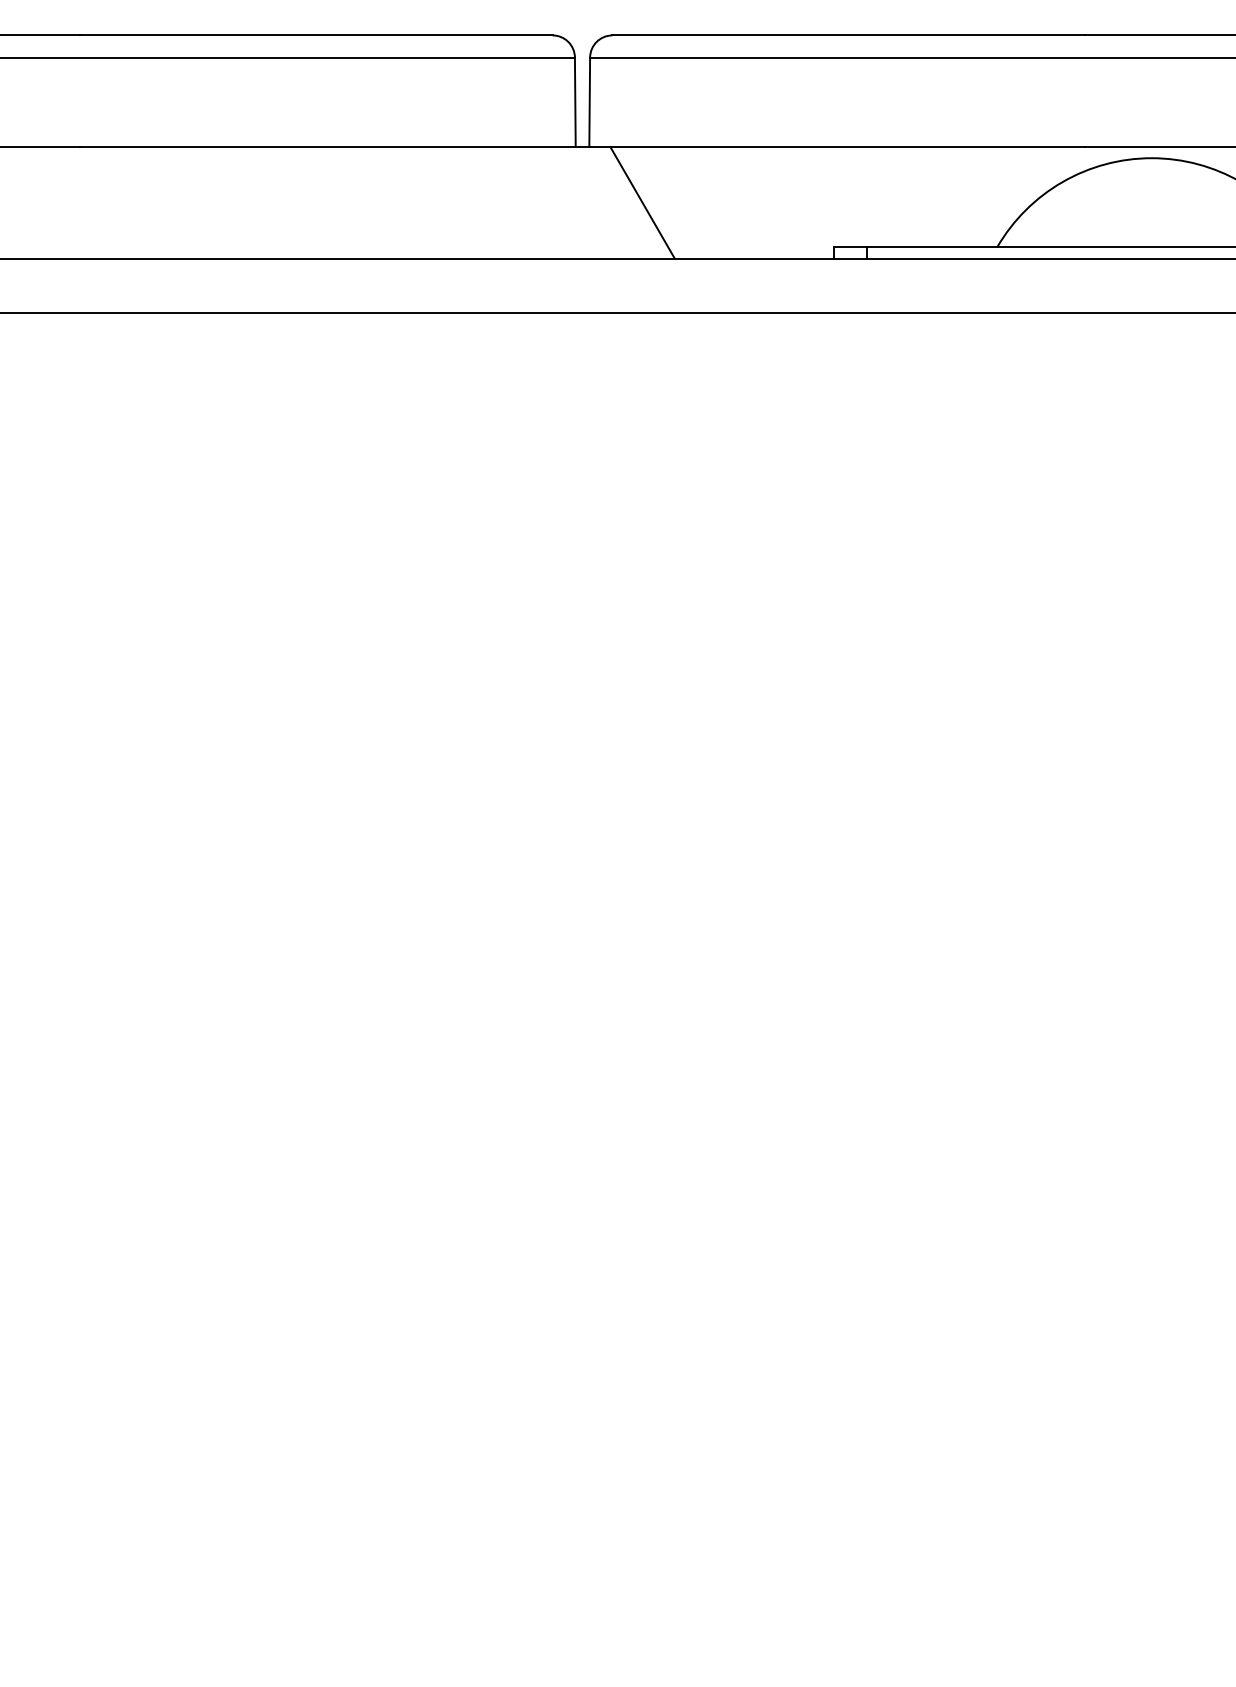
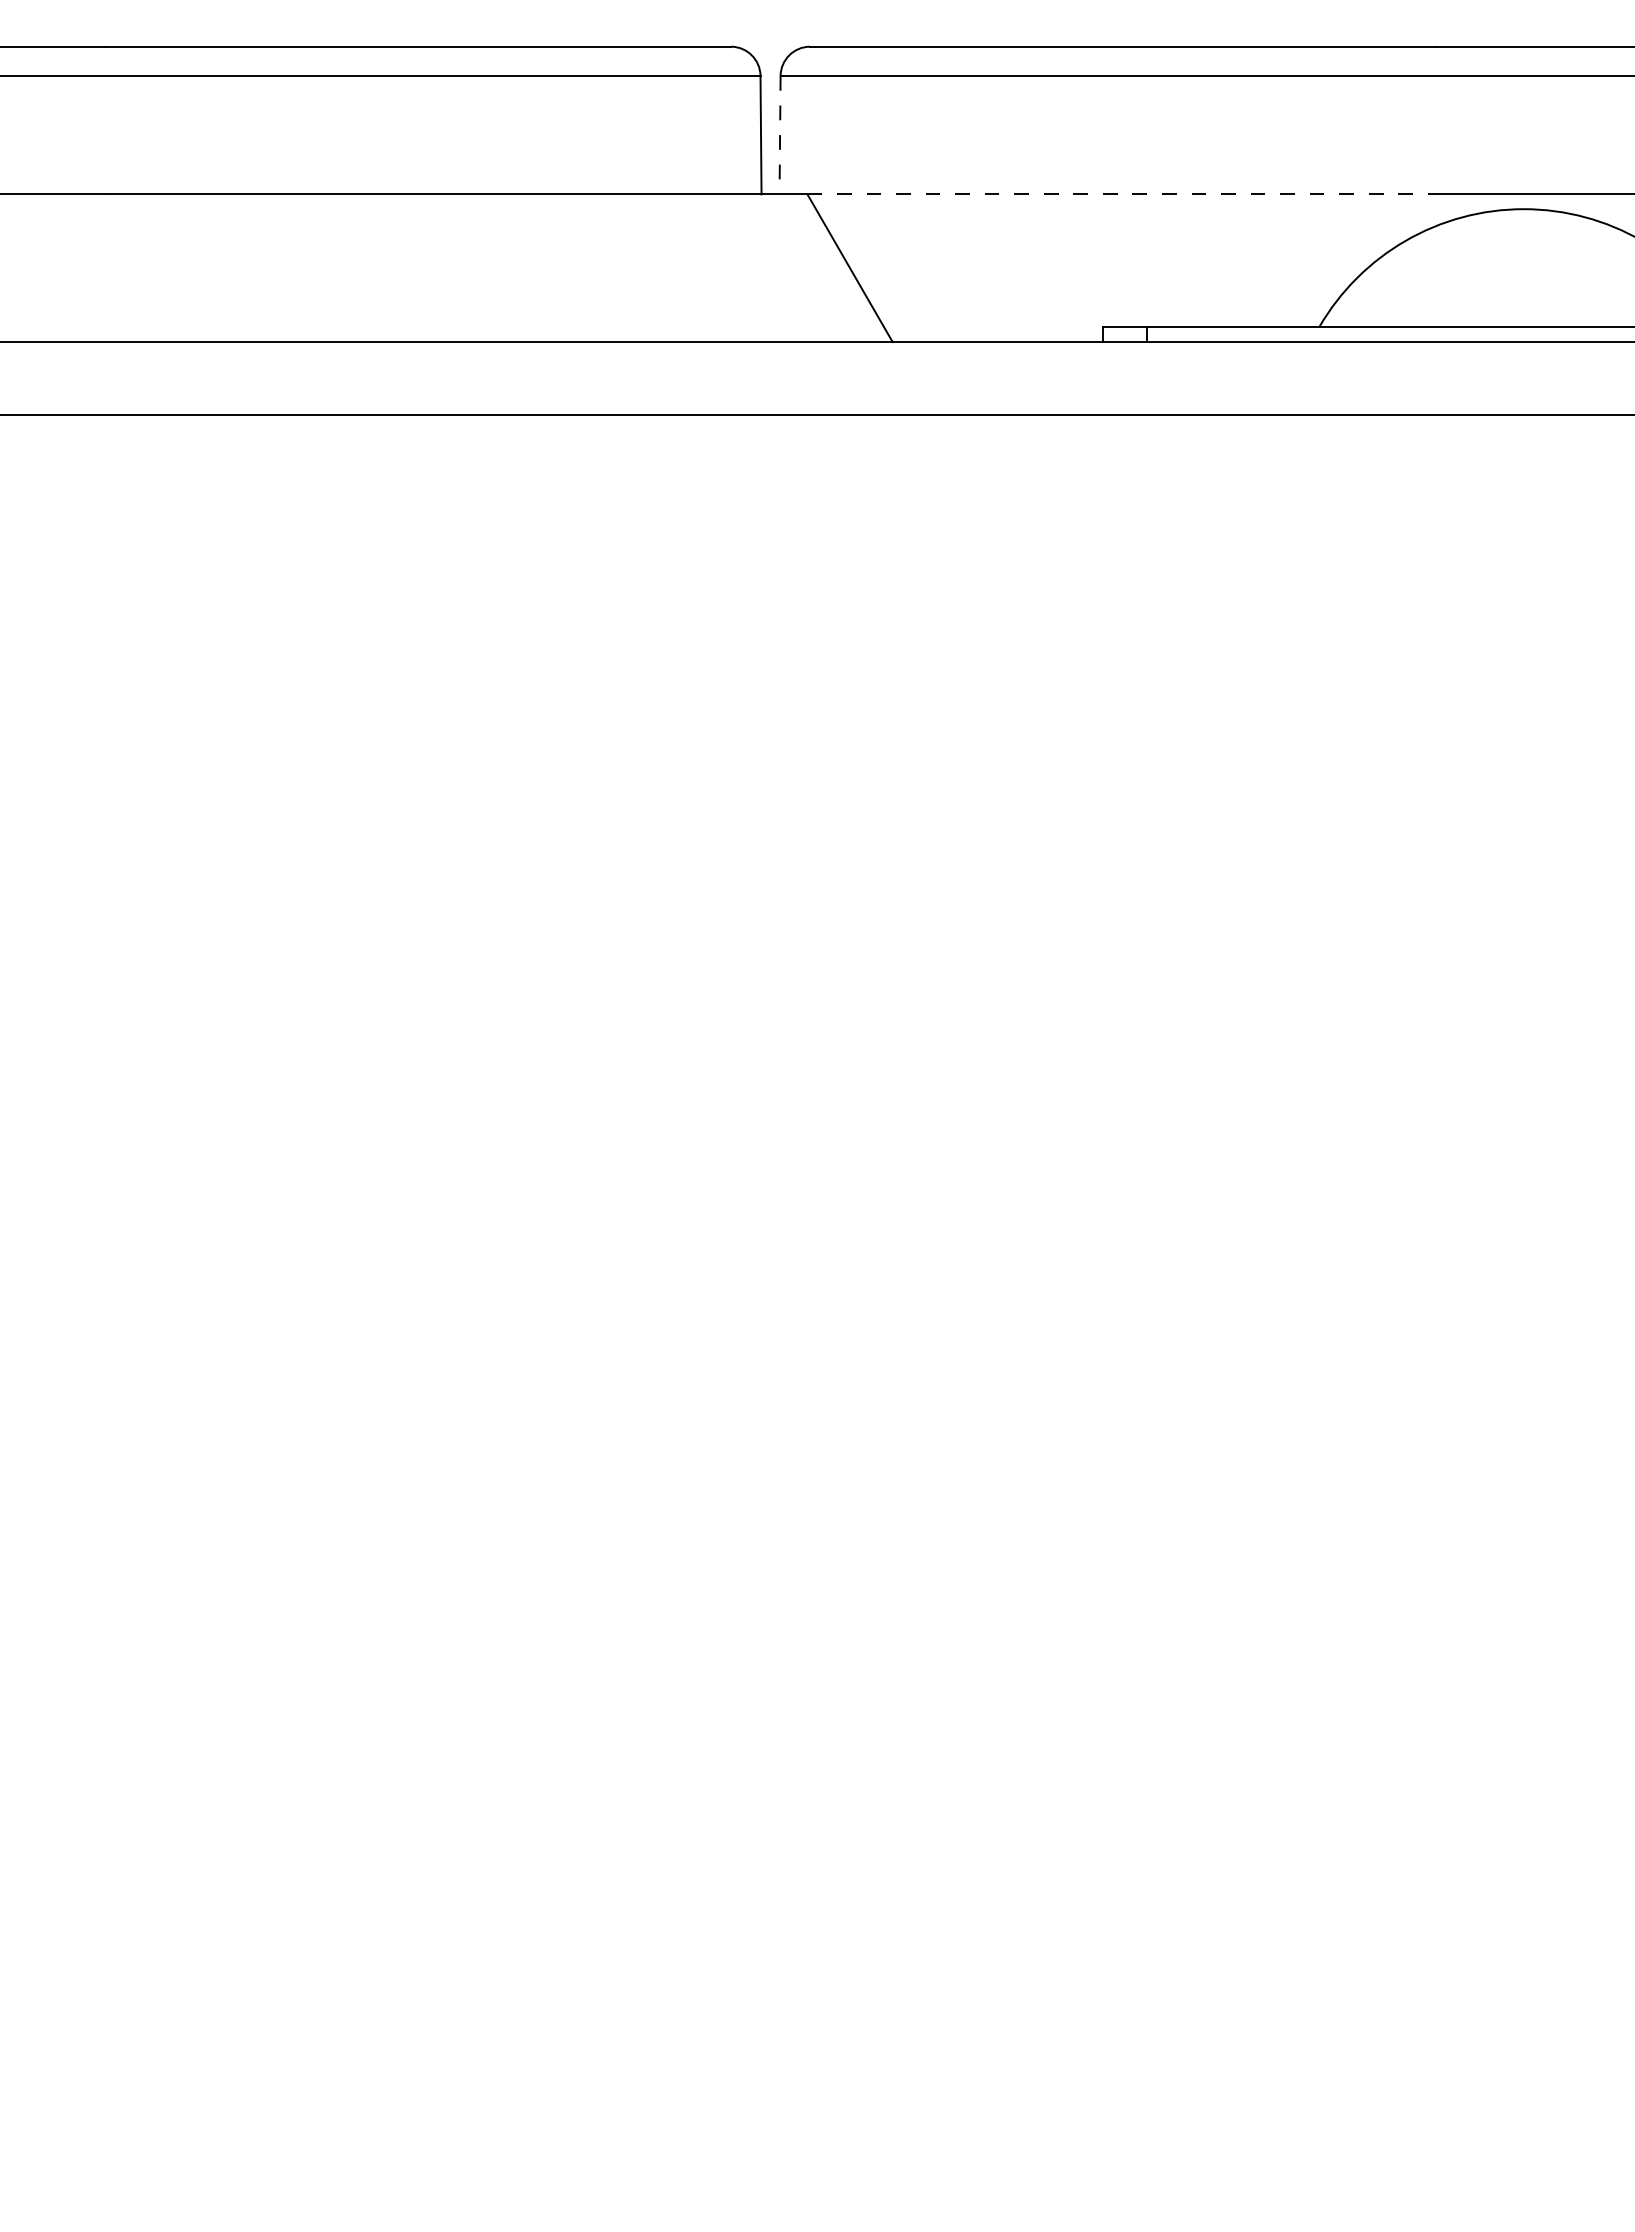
line: (590, 102) -> (780, 135), solid -> dashed
line: (847, 147) -> (1121, 194), solid -> dashed

